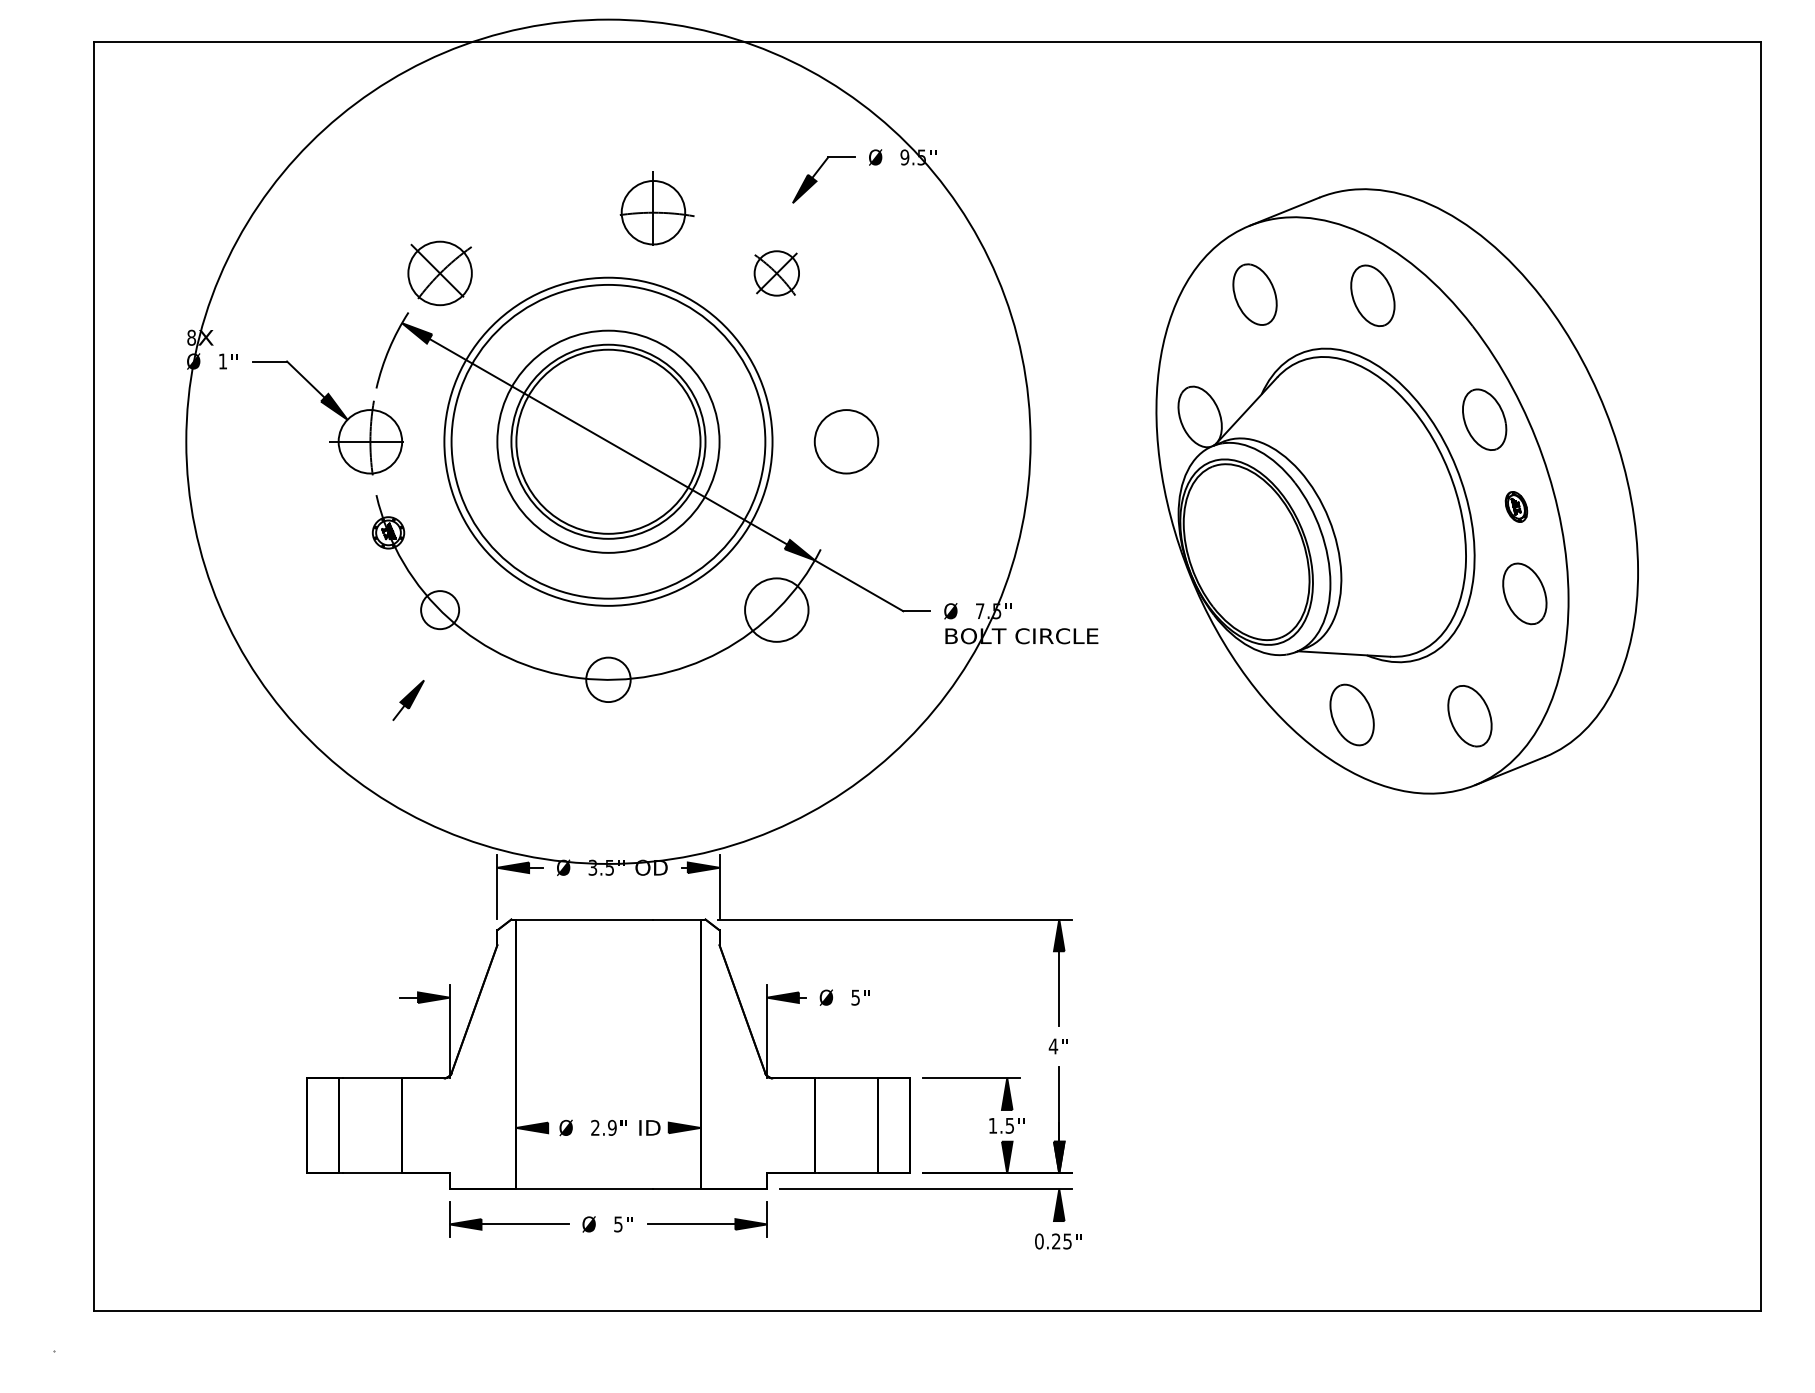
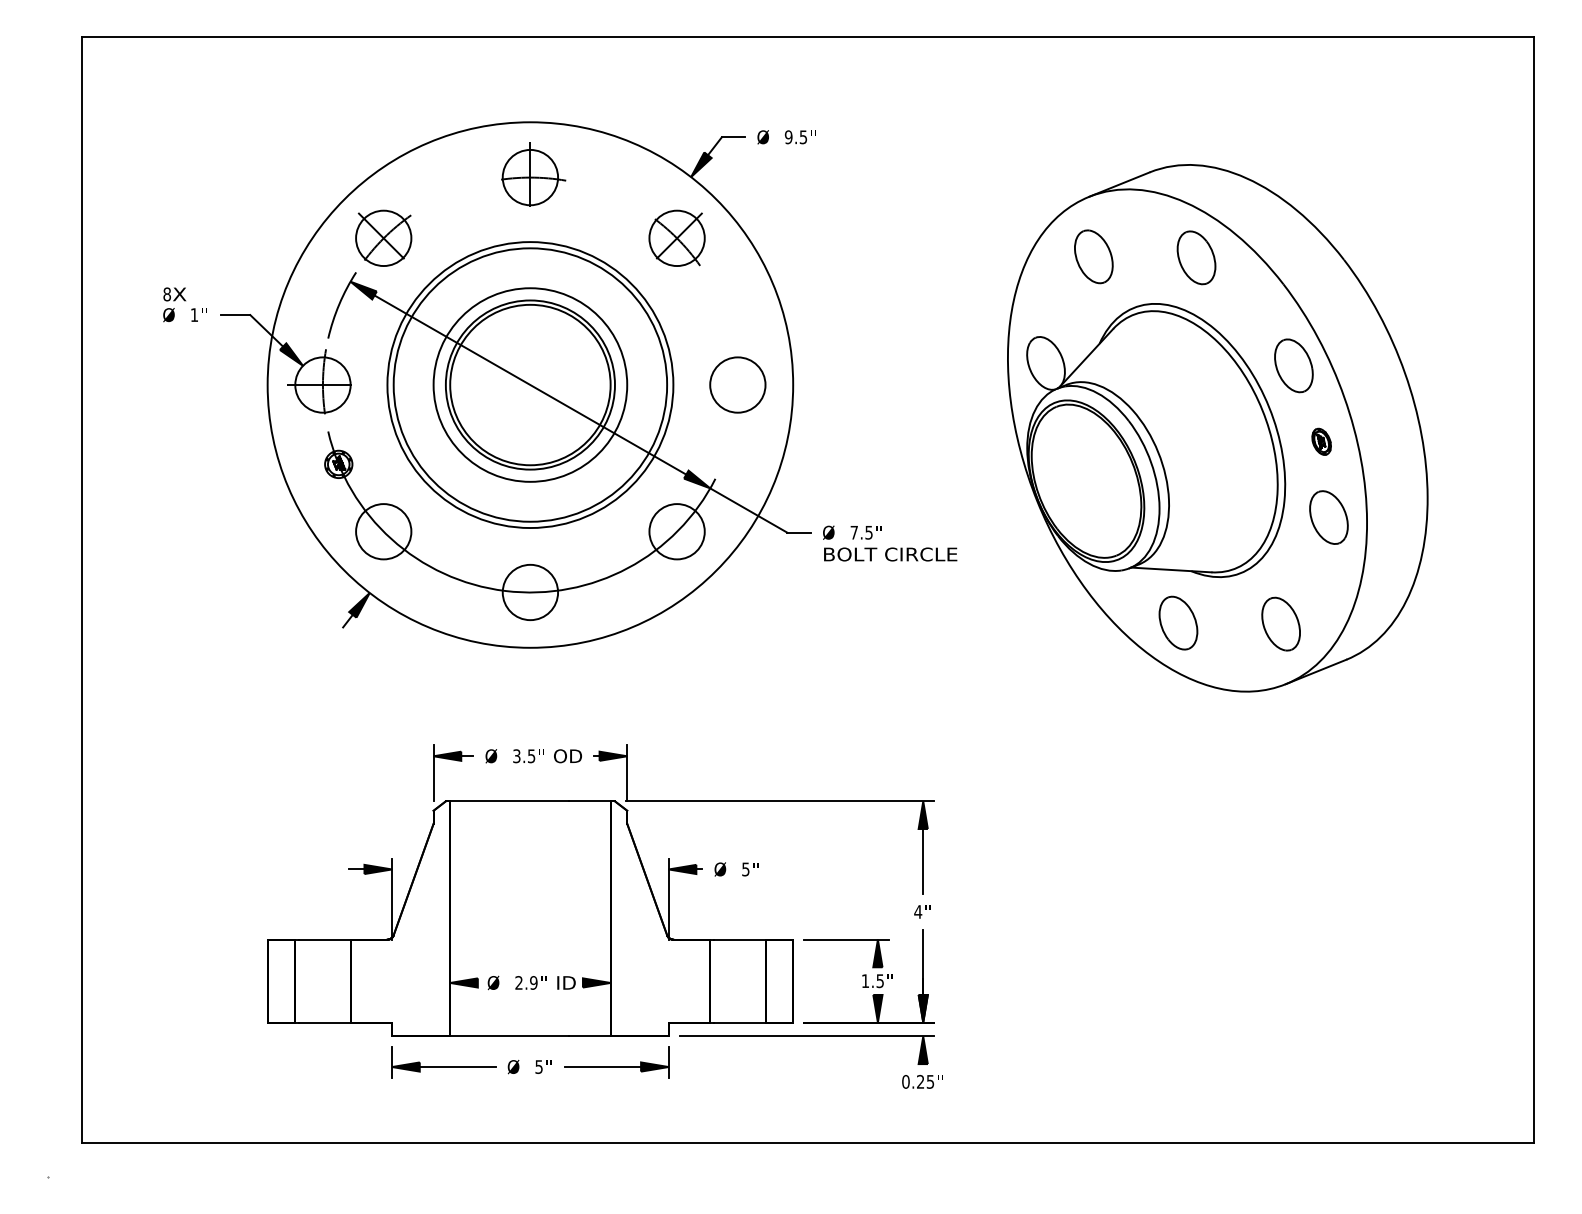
part: (656, 208) -> (533, 173), moved
part: (776, 273) -> (676, 238), size x1.43
circle: (608, 441) -> (530, 384), size x0.71
circle: (439, 609) -> (383, 531), size x1.67
circle: (608, 679) -> (530, 592), size x1.43

